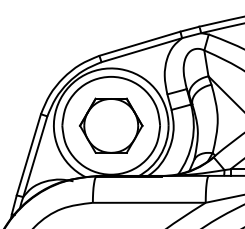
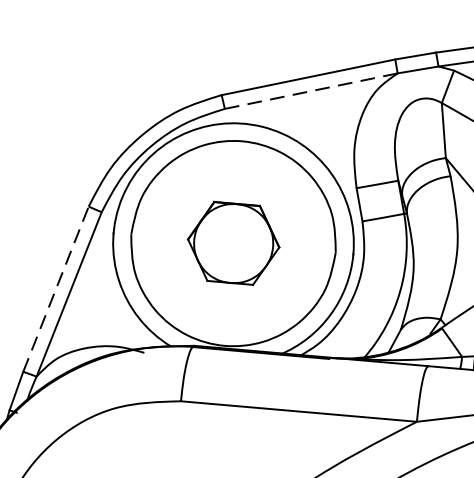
line: (142, 50) -> (312, 91), solid -> dashed
part: (111, 125) -> (234, 243), size x0.7
line: (28, 154) -> (55, 288), solid -> dashed

